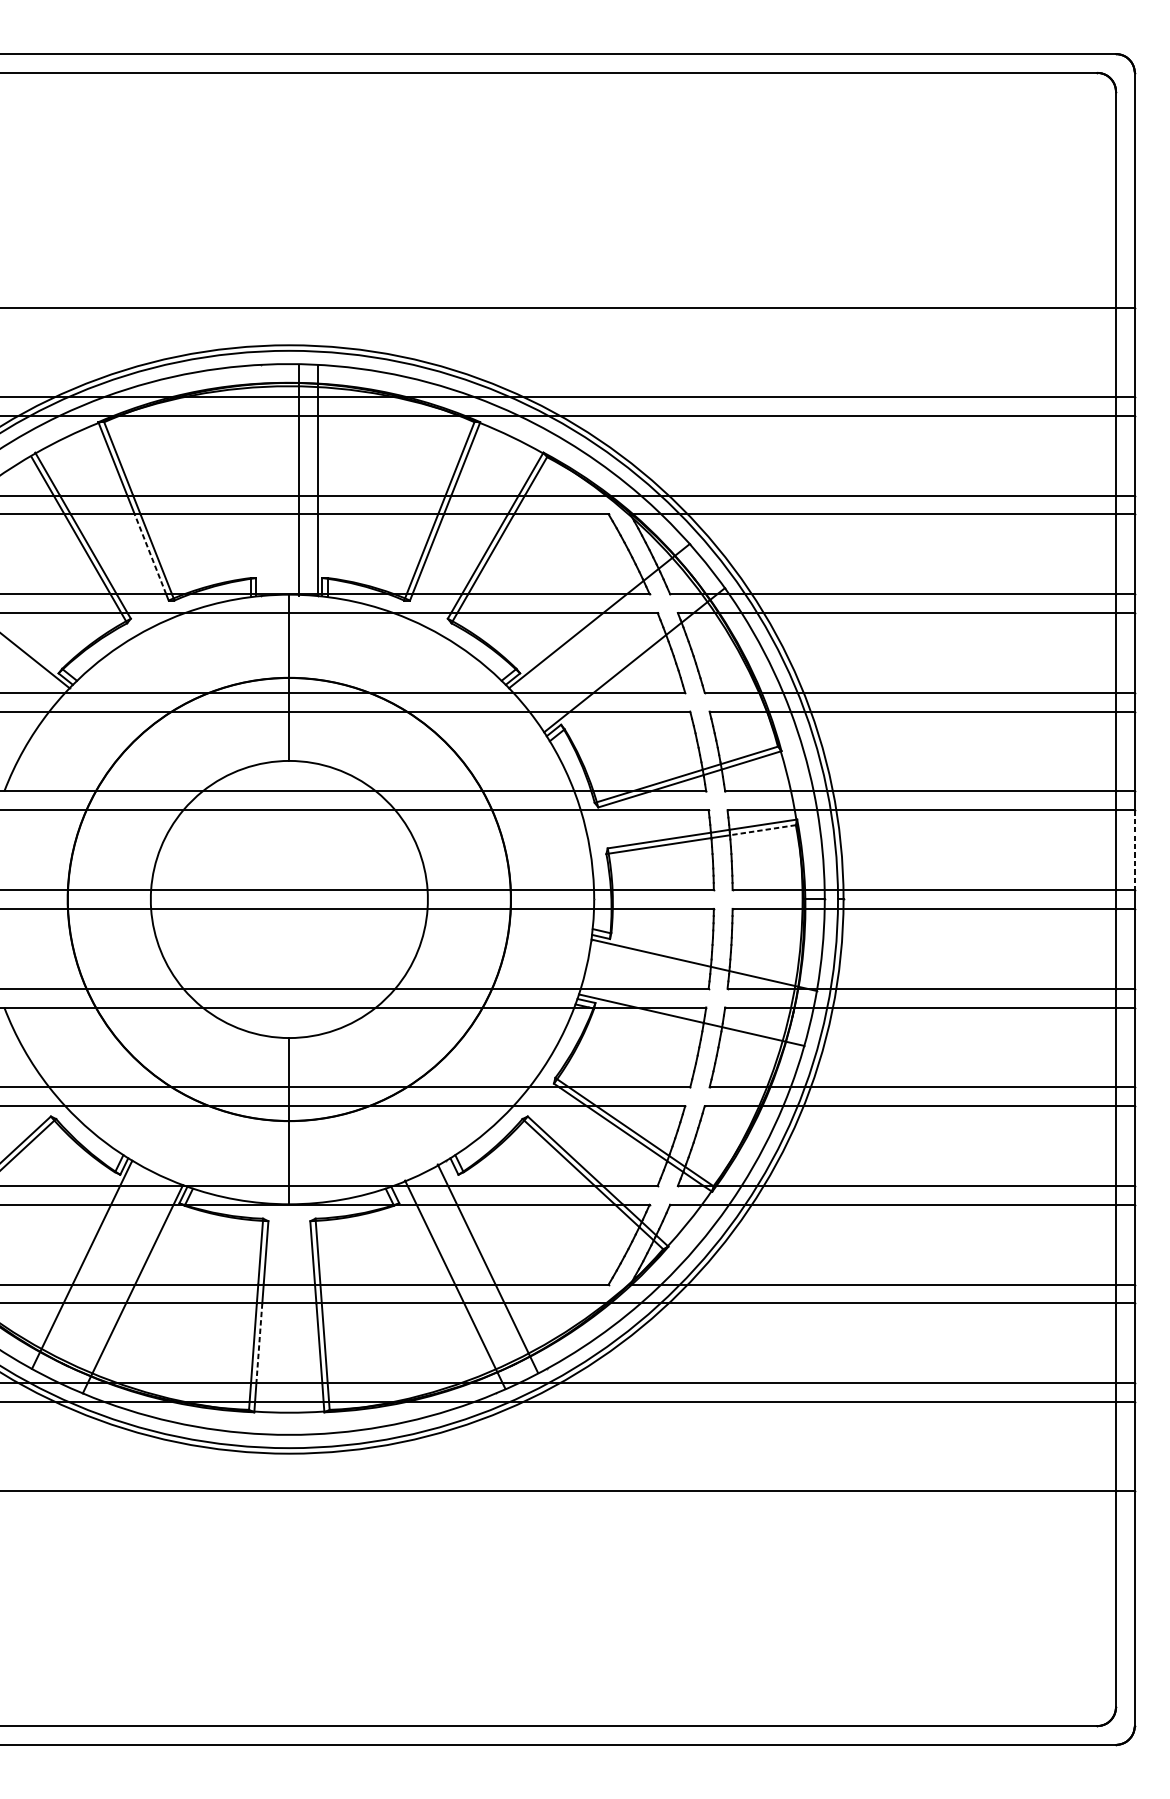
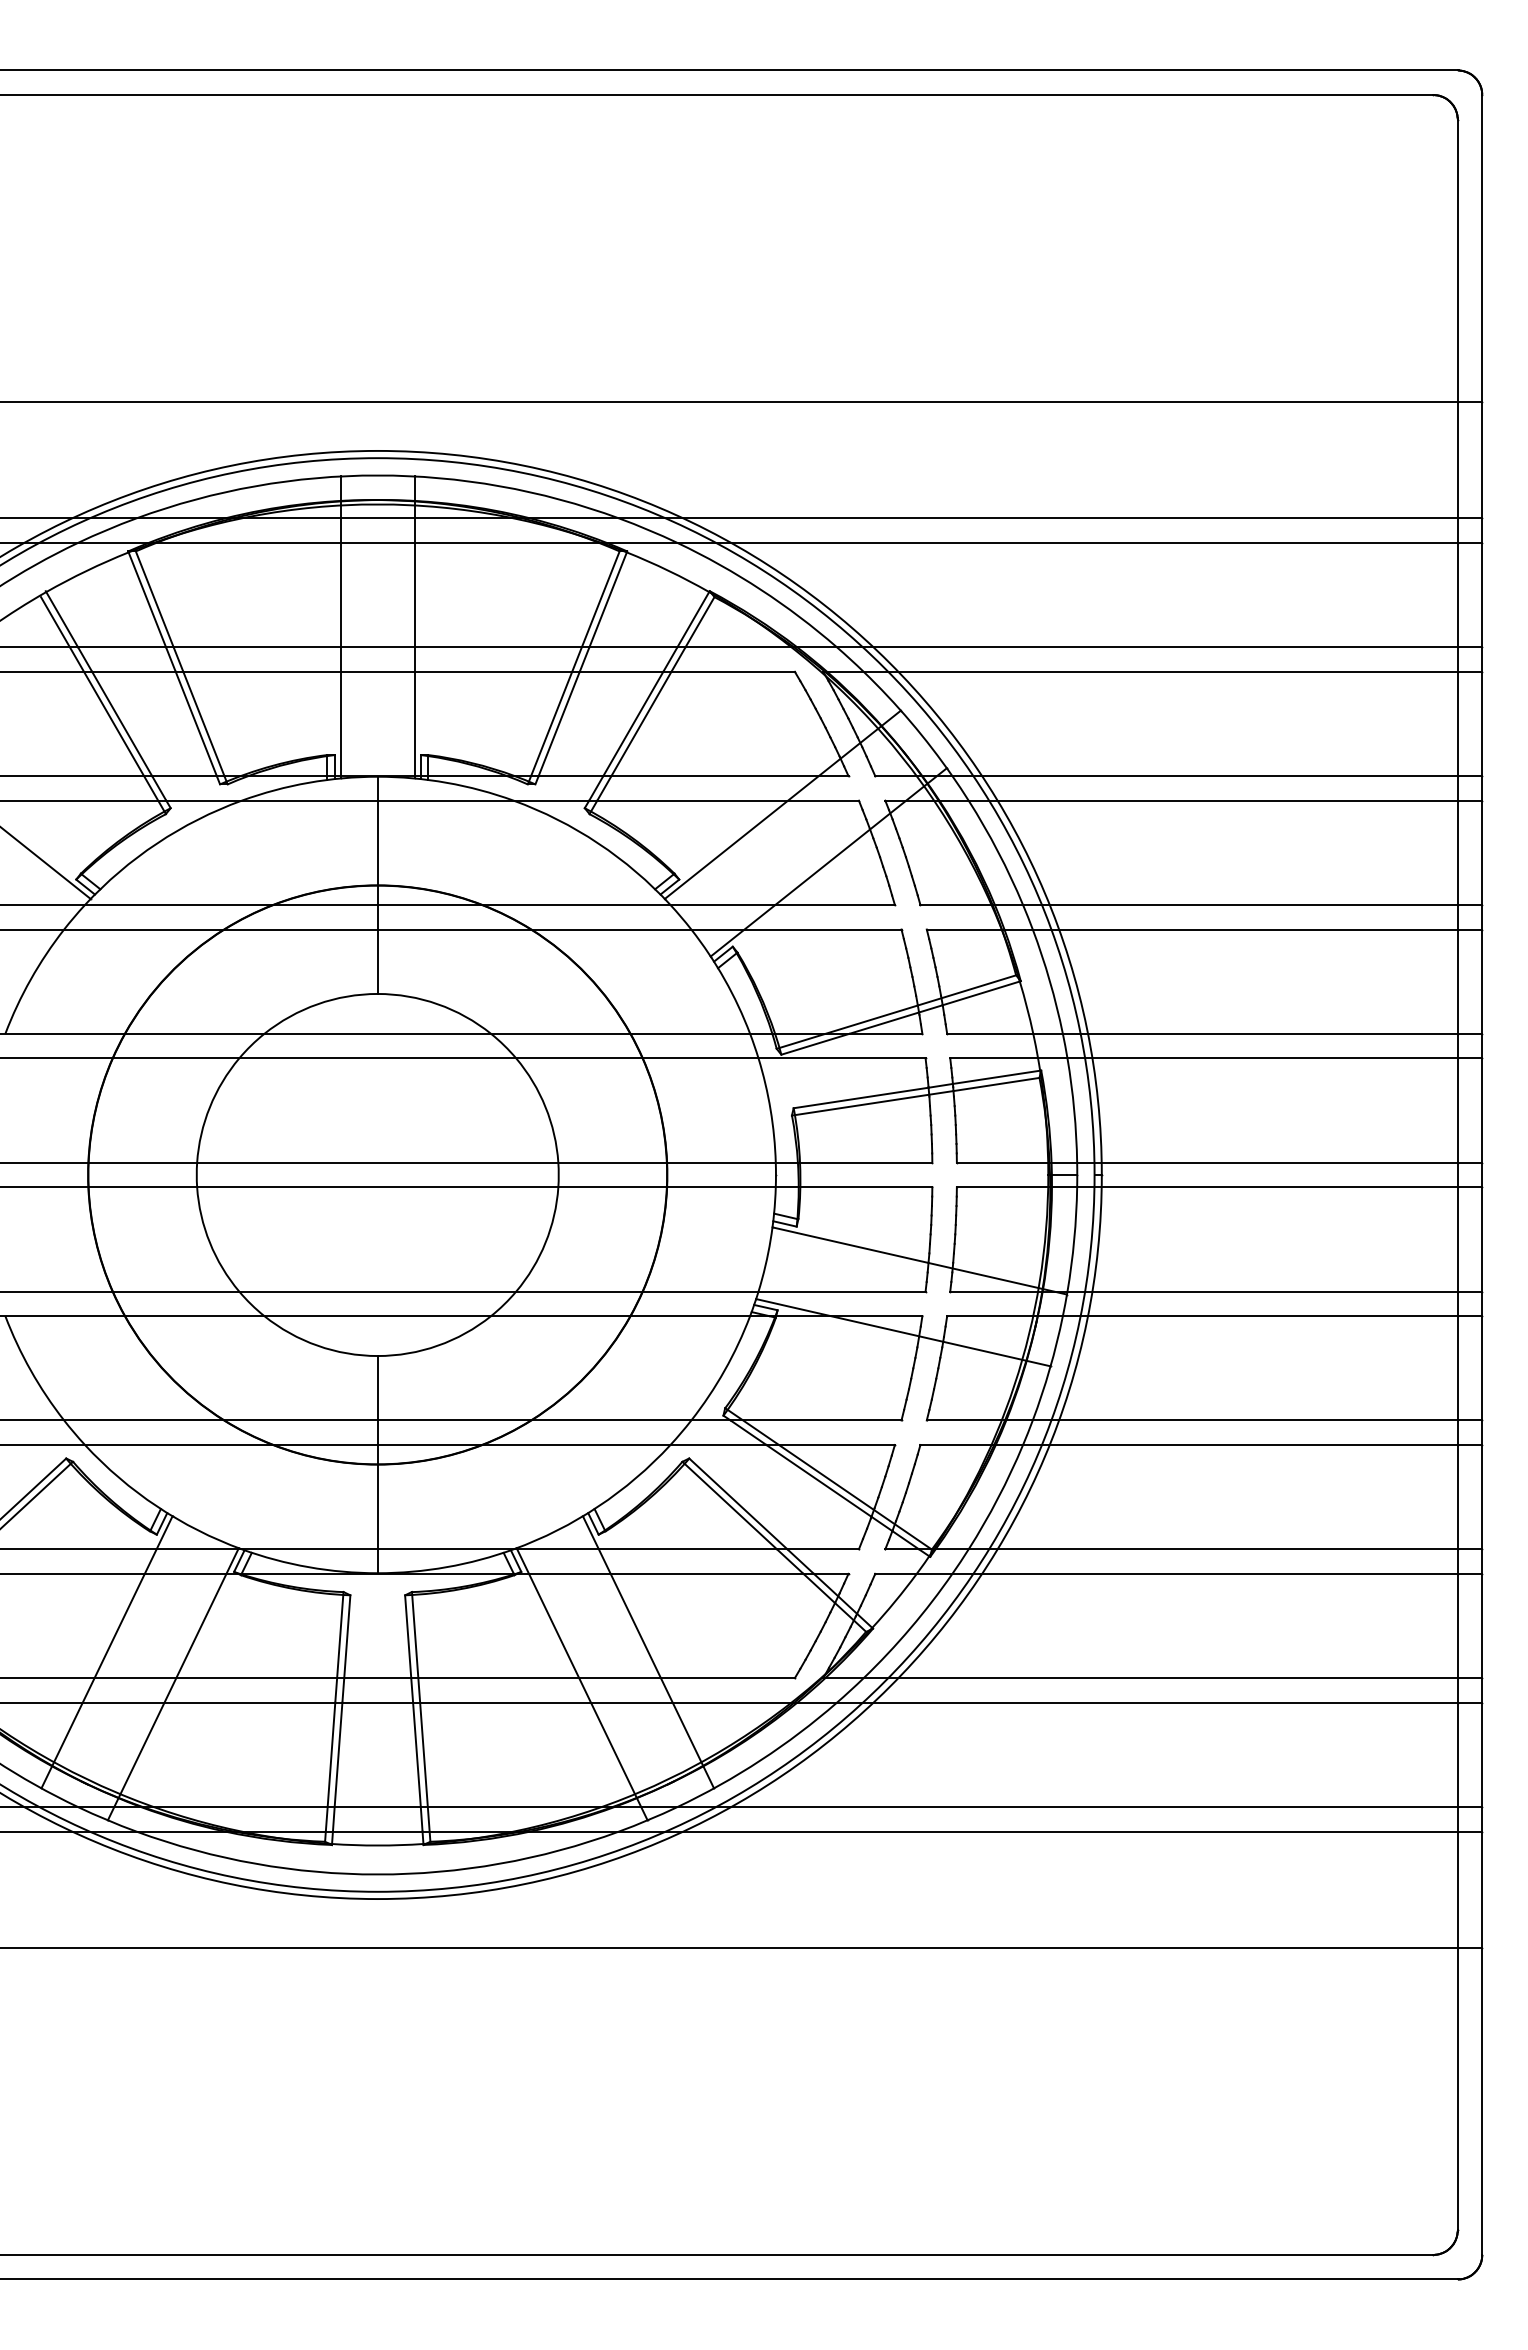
line: (298, 480) -> (340, 627), moved
line: (150, 553) -> (196, 723), dashed -> solid
line: (762, 830) -> (996, 1084), dashed -> solid
line: (1134, 850) -> (1482, 1111), dashed -> solid
line: (487, 1268) -> (581, 1684), moved
line: (455, 1284) -> (648, 1652), moved
line: (259, 1343) -> (338, 1755), dashed -> solid

